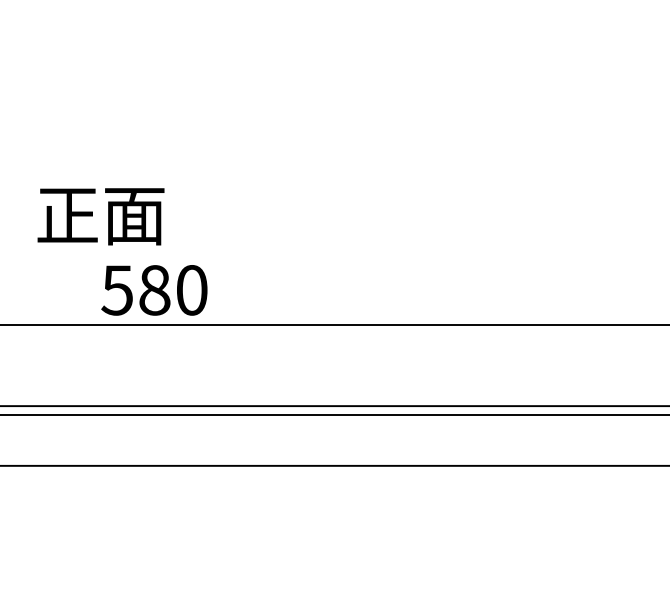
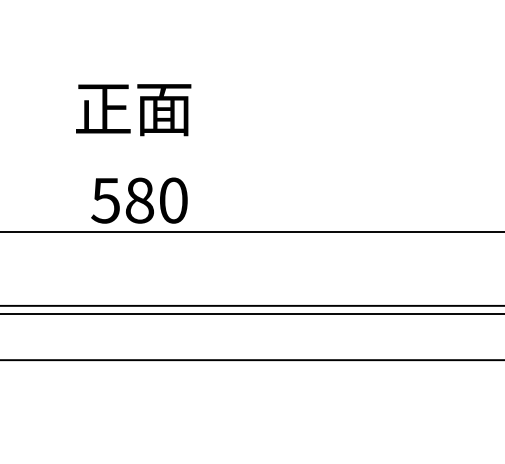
text: (100, 216) -> (133, 109), moved
text: (154, 290) -> (139, 200), moved

